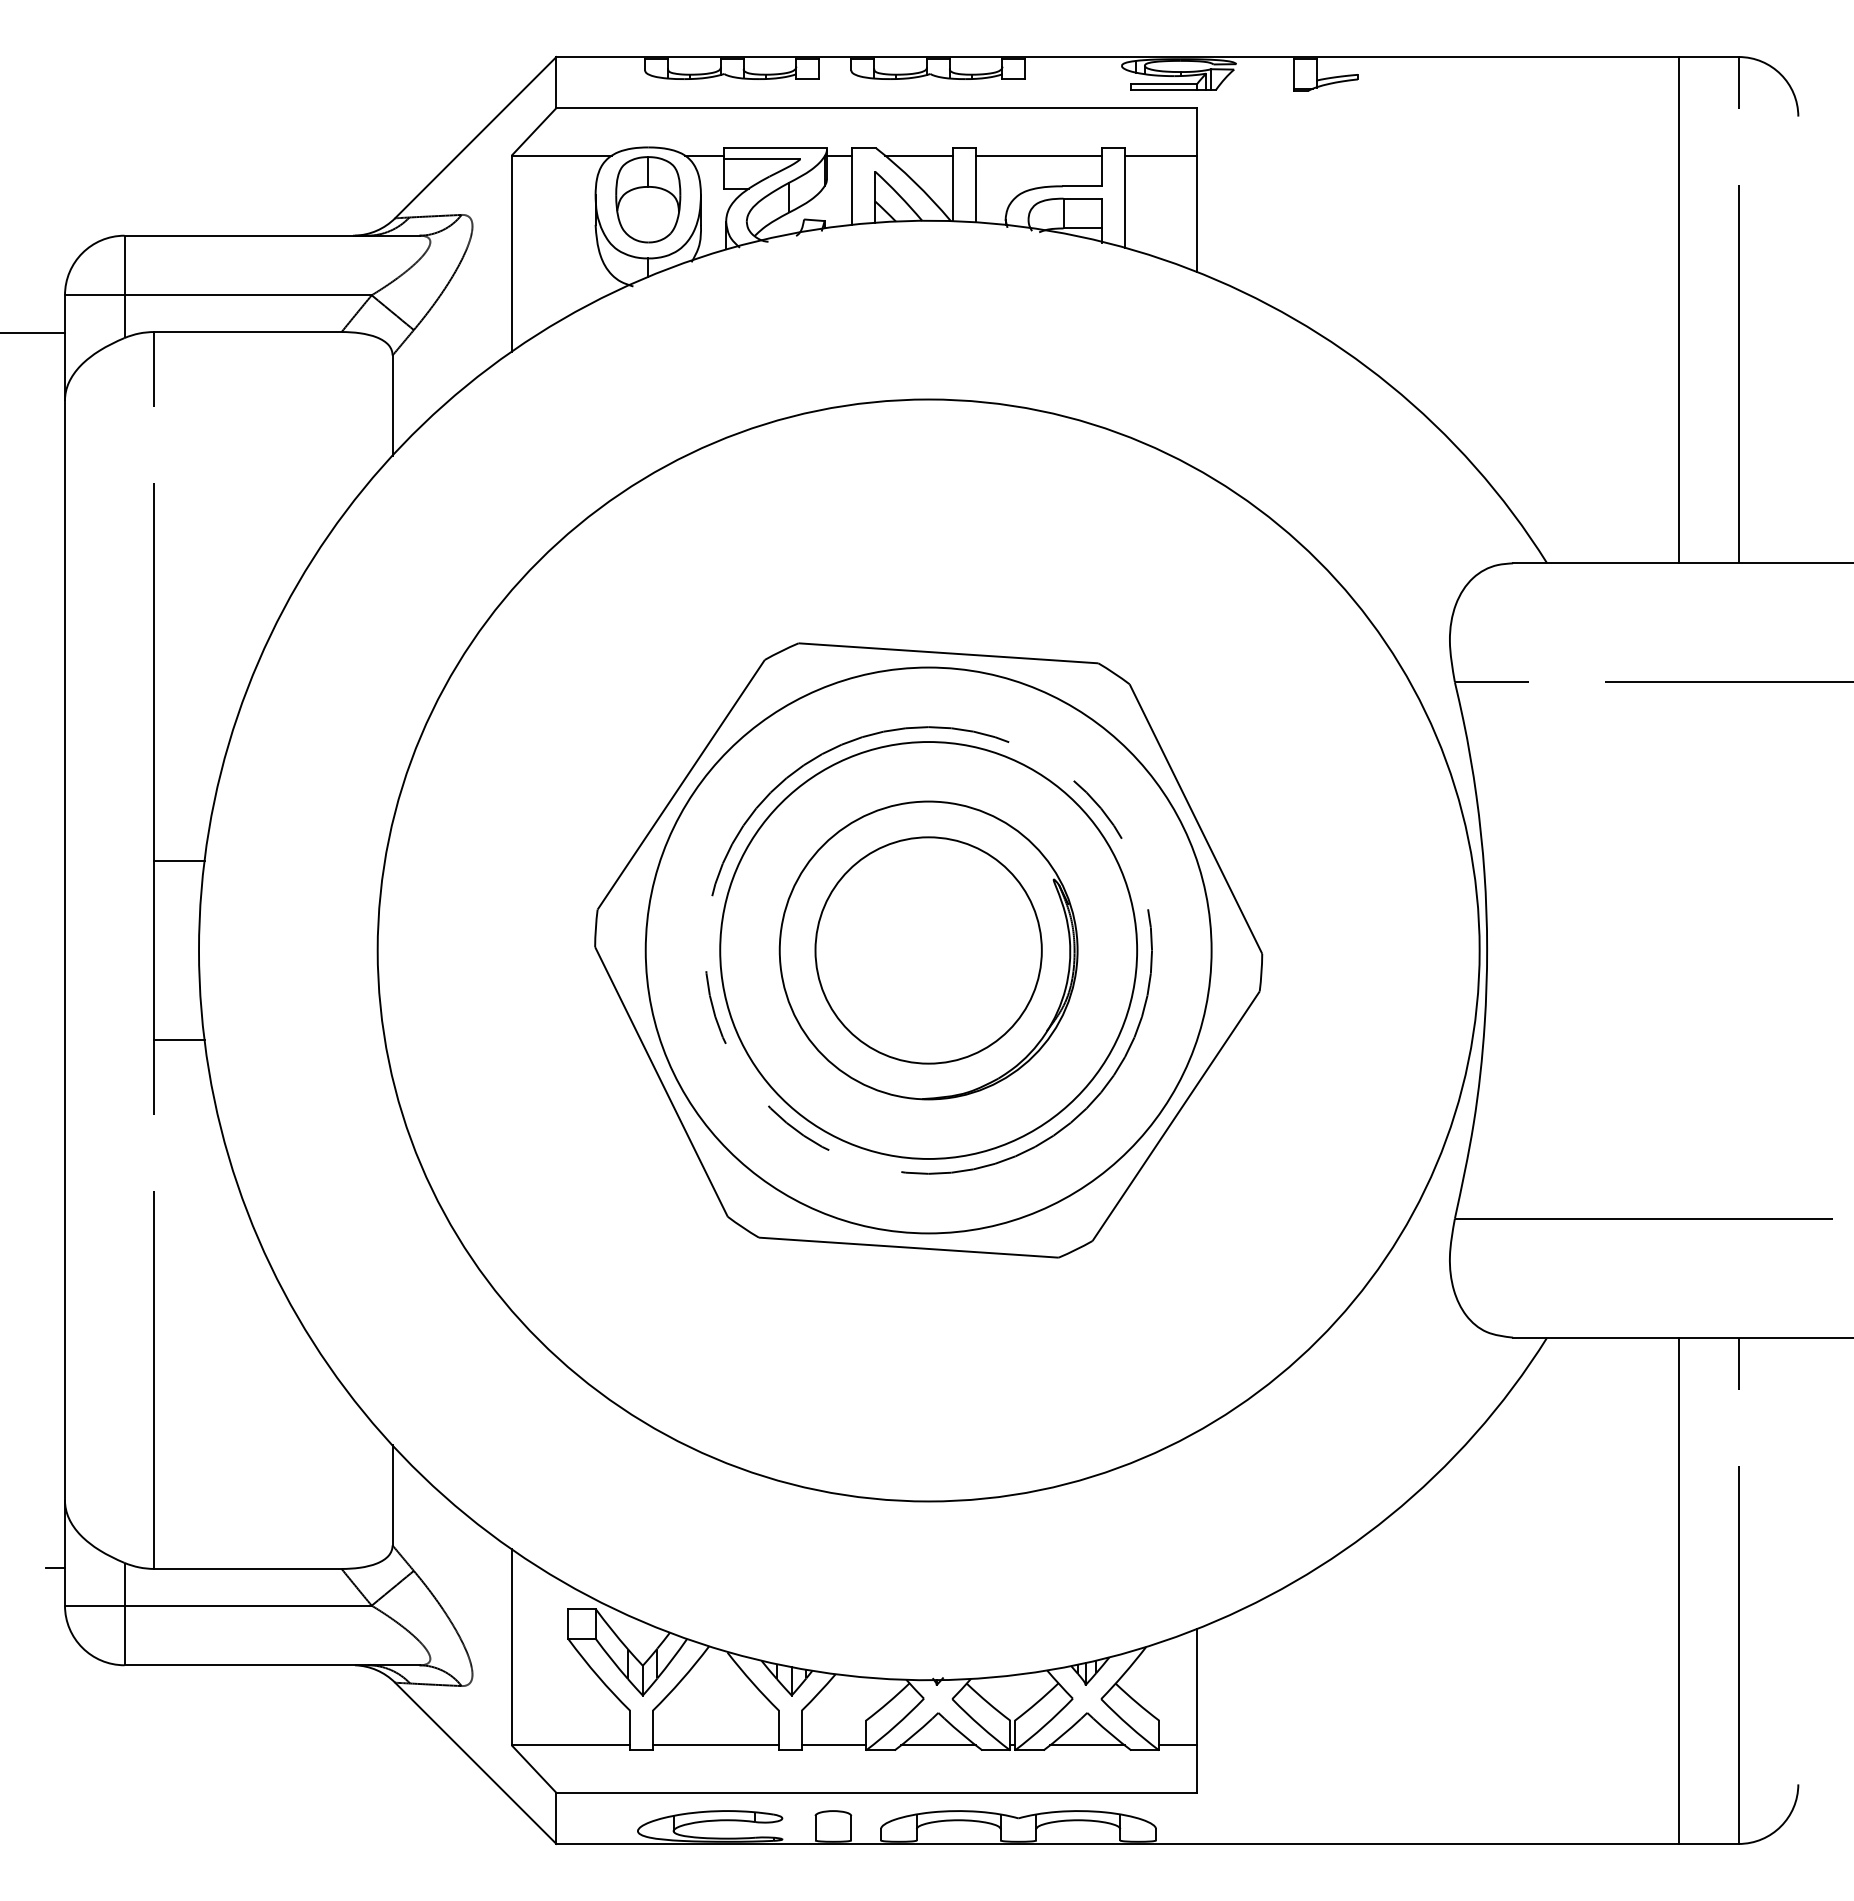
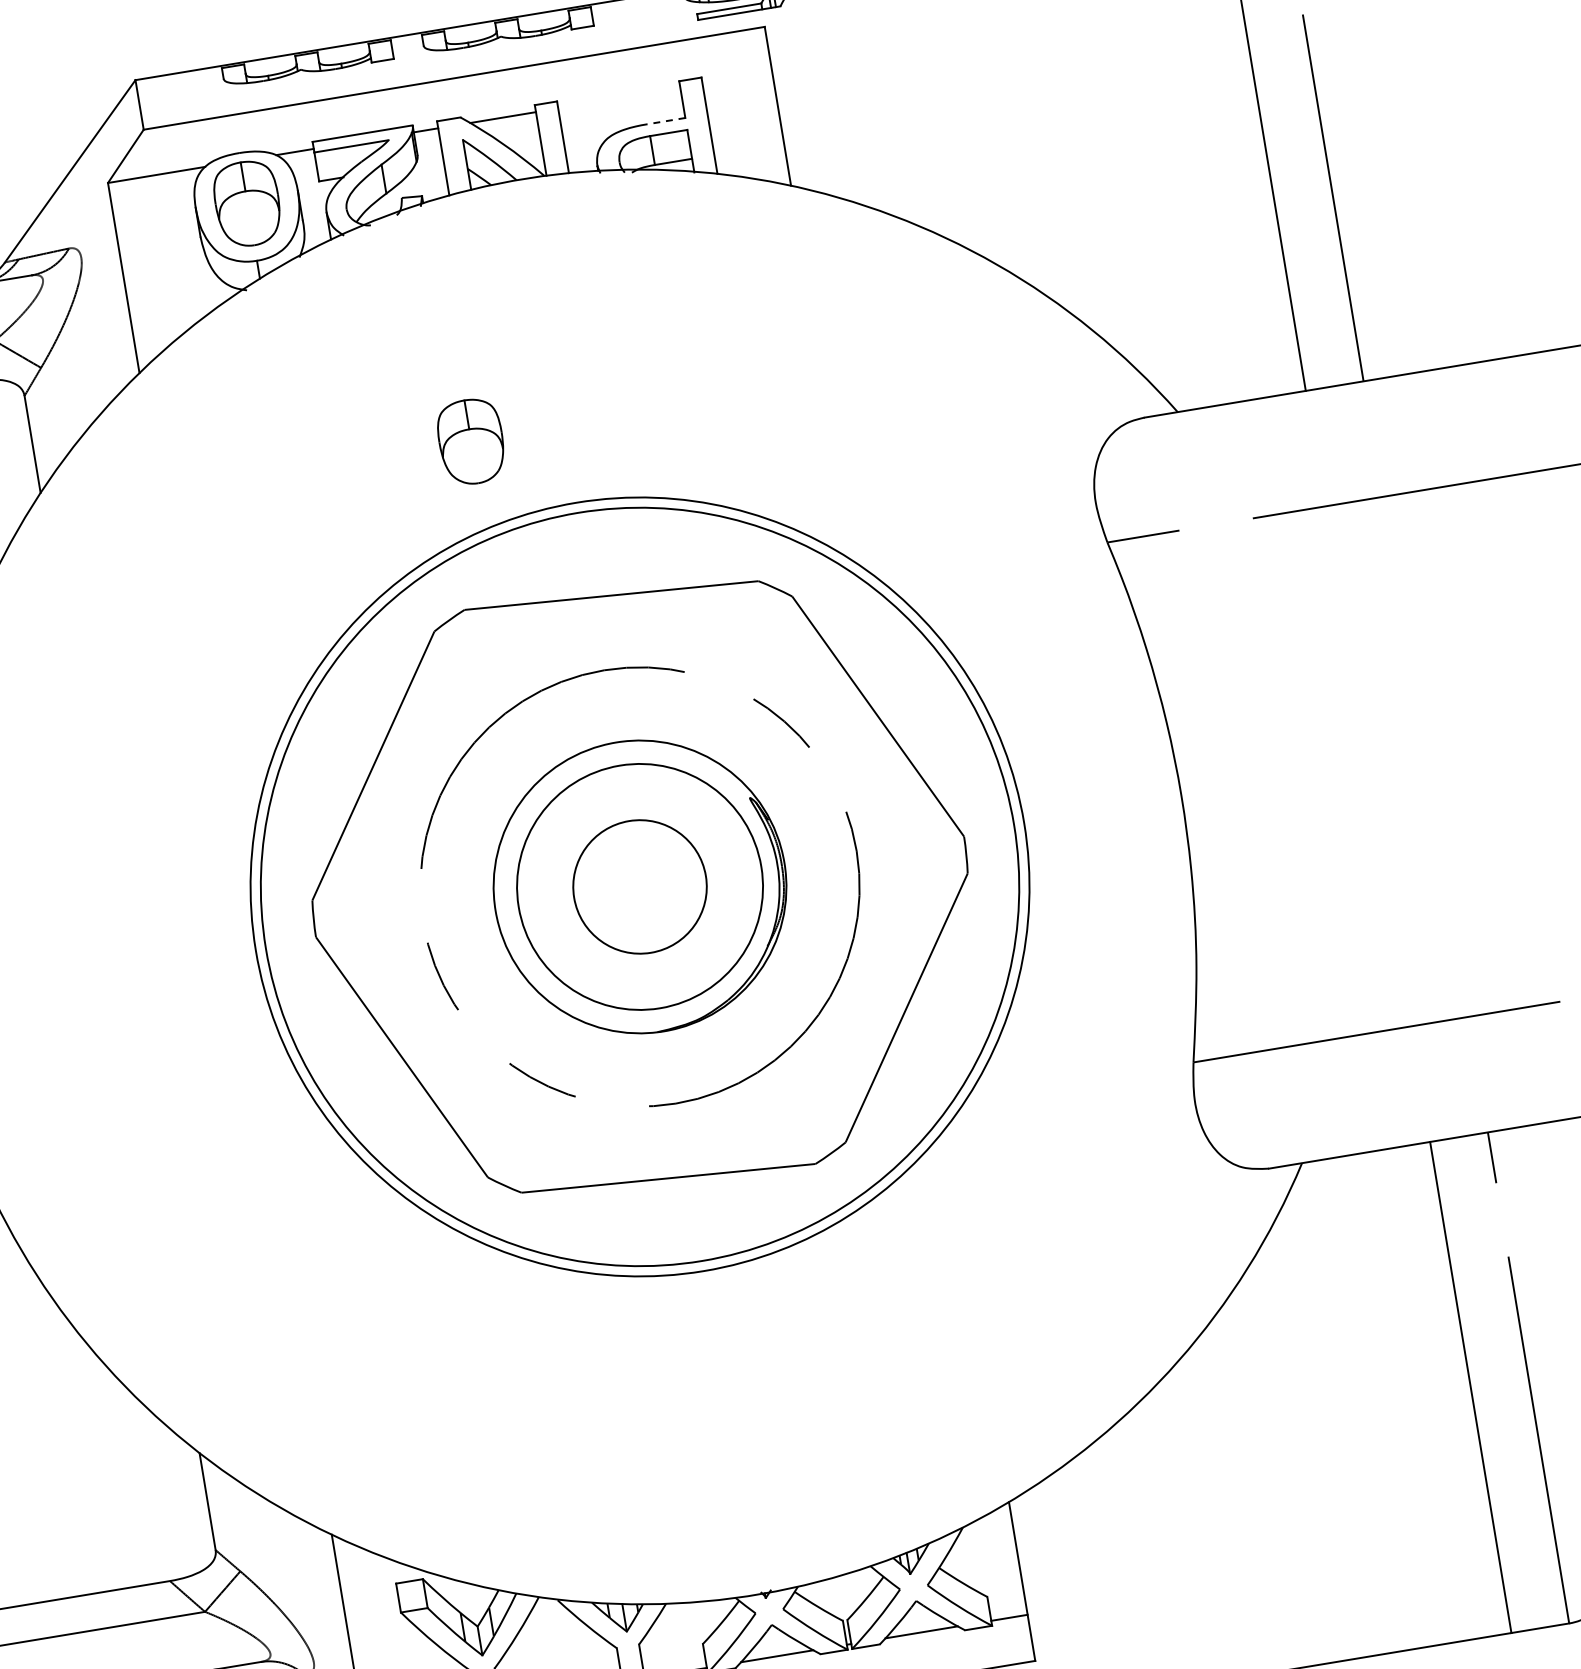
line: (1038, 155) -> (618, 98), removed
line: (1160, 155) -> (737, 78), removed
line: (1082, 186) -> (666, 121), solid -> dashed
part: (833, 475) -> (471, 441), added
circle: (928, 950) -> (639, 886), size x0.6
circle: (928, 950) -> (639, 886), size x0.6
circle: (928, 950) -> (639, 886), size x0.7
circle: (928, 950) -> (639, 886), size x1.4

